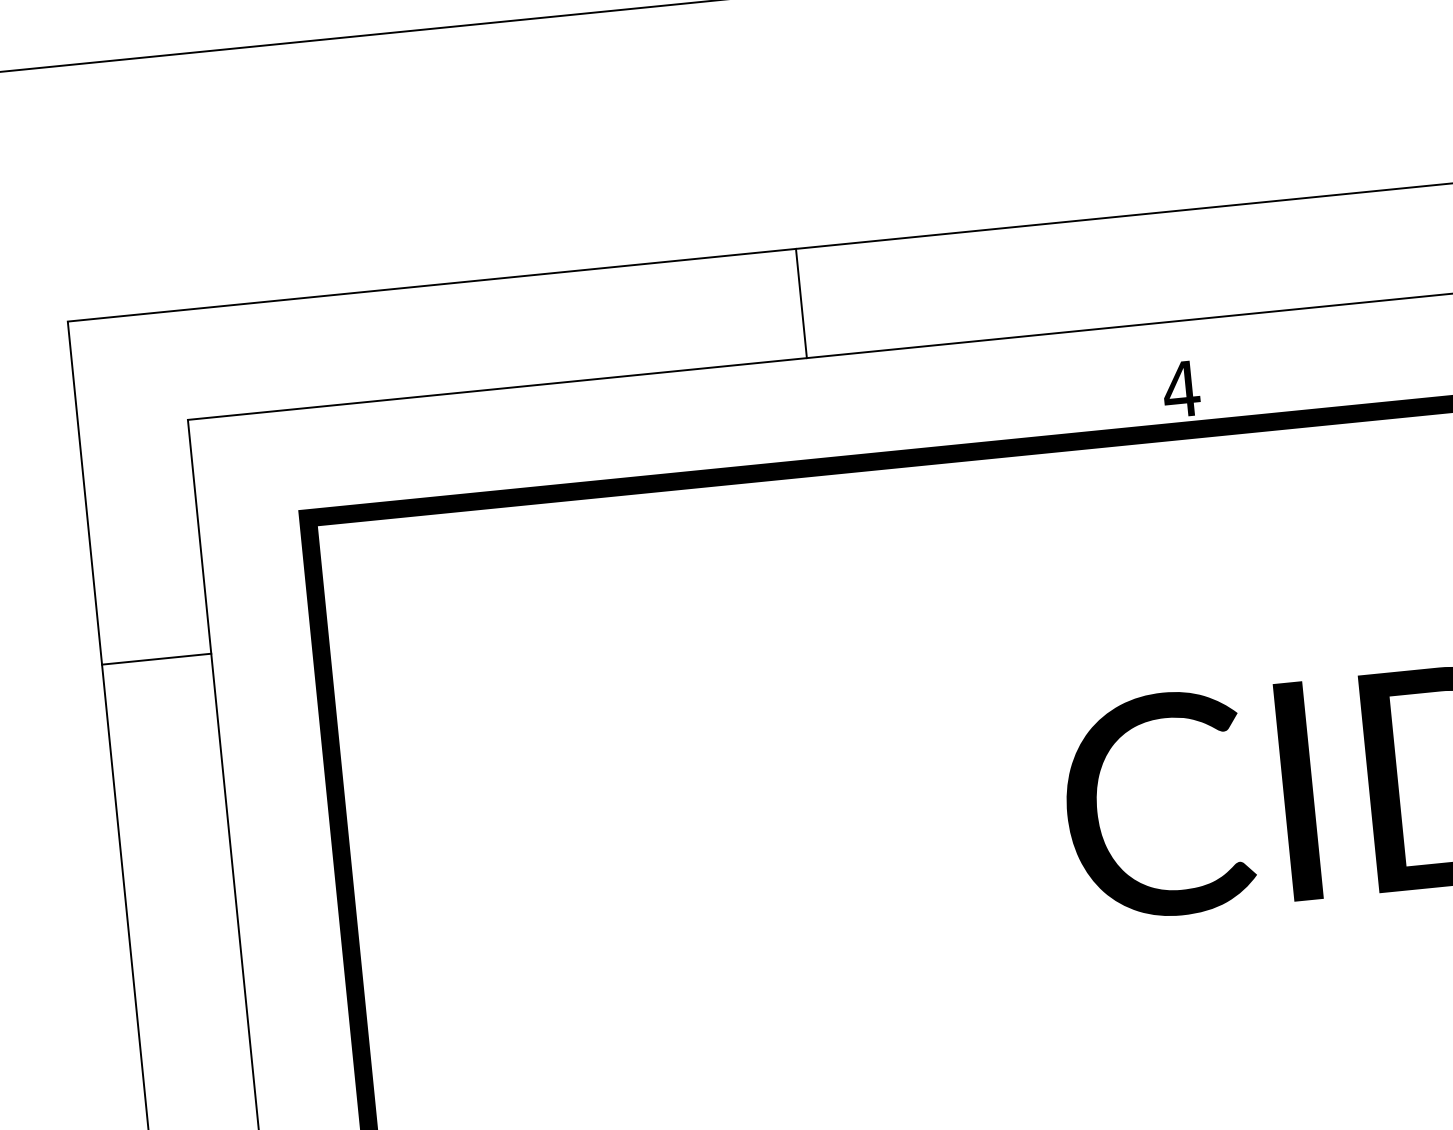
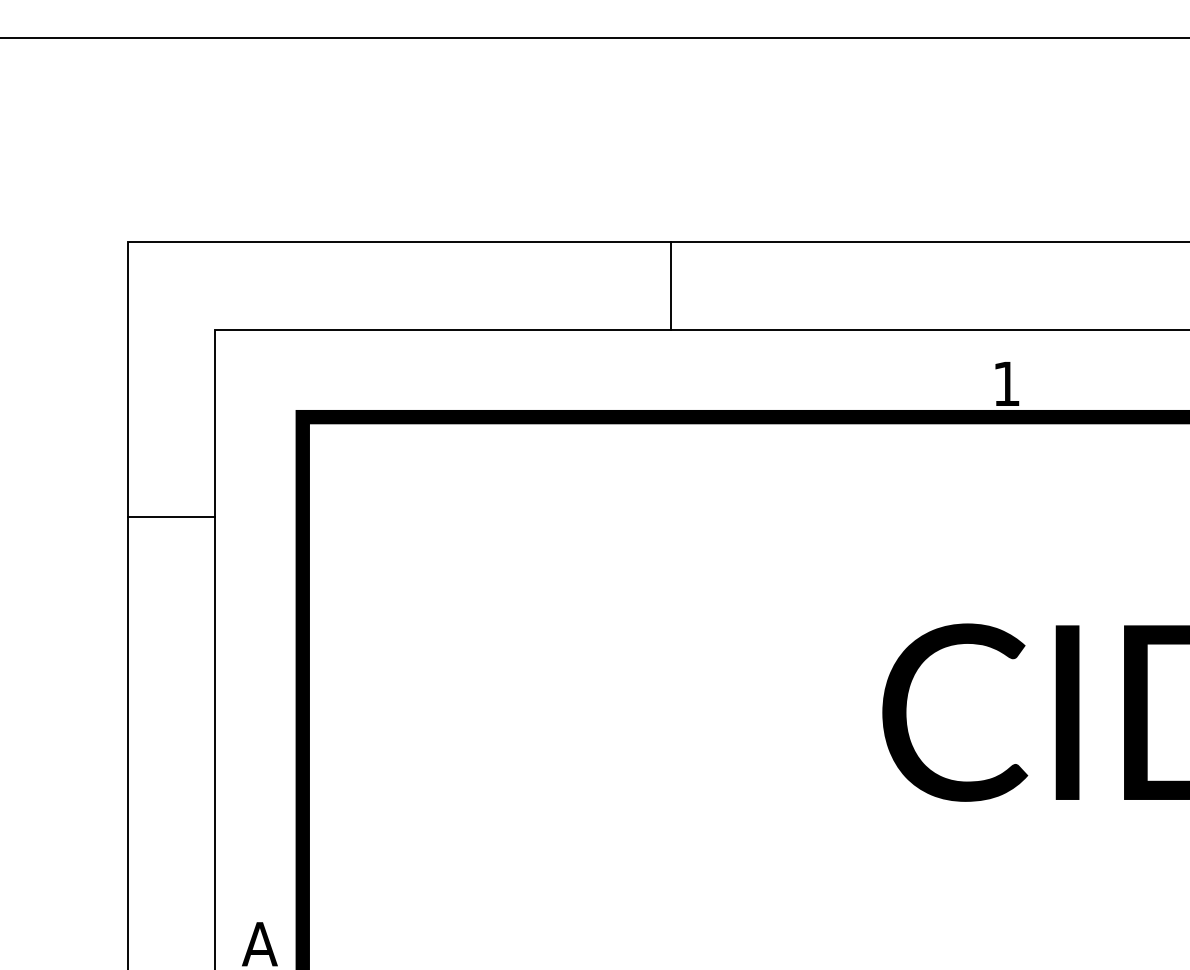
line: (801, 303) -> (670, 285), moved
text: (1181, 388) -> (1006, 383), 4 -> 1

